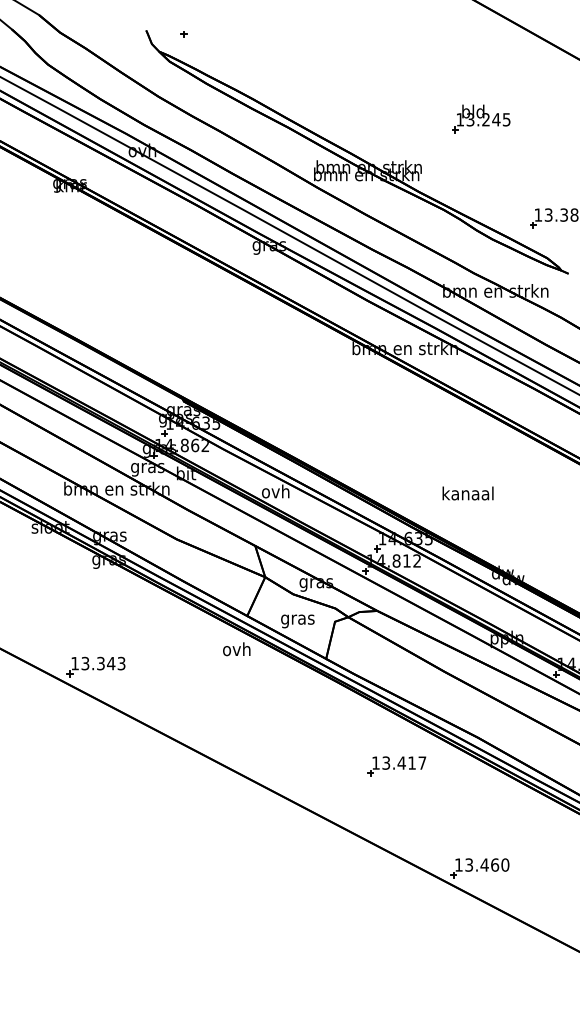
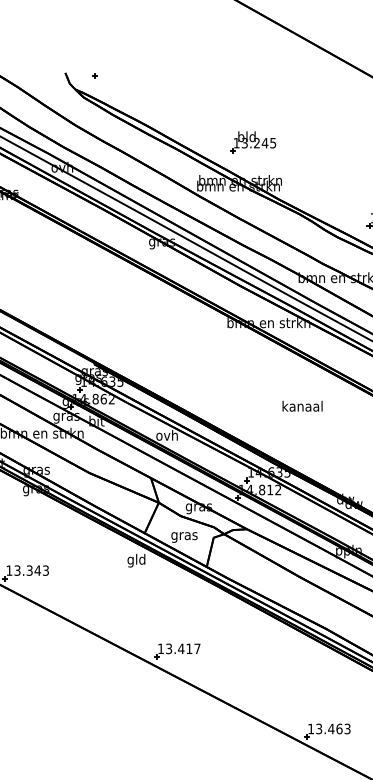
part: (481, 118) -> (253, 142), moved
text: (467, 493) -> (302, 406), moved
text: (236, 650) -> (136, 560), ovh -> gld
part: (396, 766) -> (177, 651), moved
text: (505, 864) -> (347, 728), 13.460 -> 13.463

